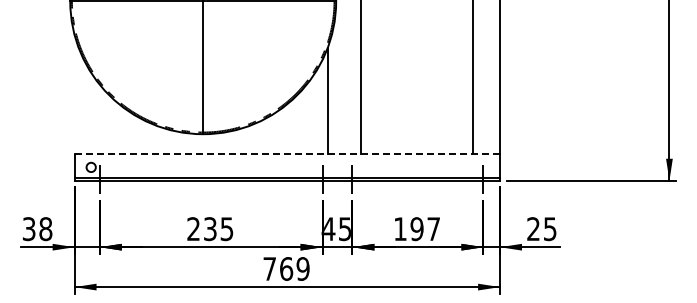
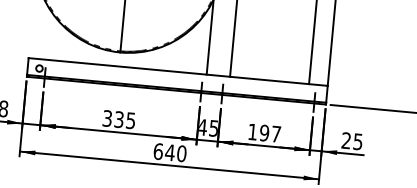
line: (287, 154) -> (178, 72), dashed -> solid
text: (193, 229) -> (107, 118), 235 -> 335
text: (286, 268) -> (170, 152), 769 -> 640

